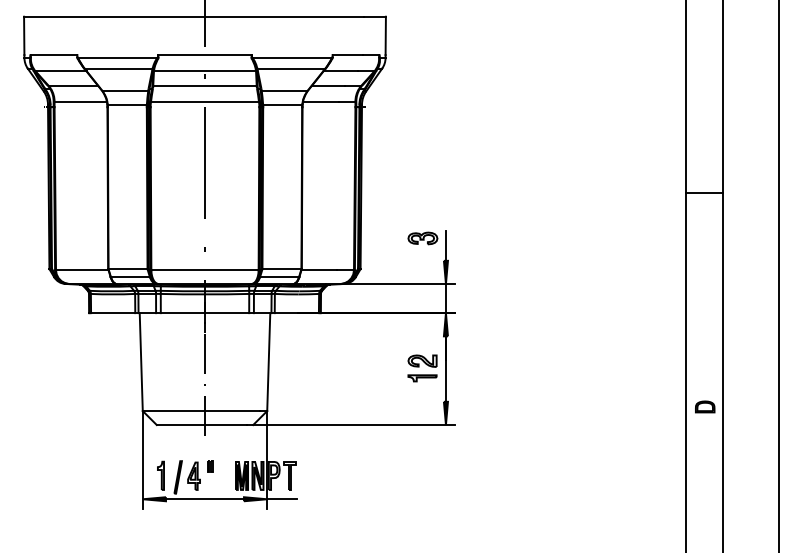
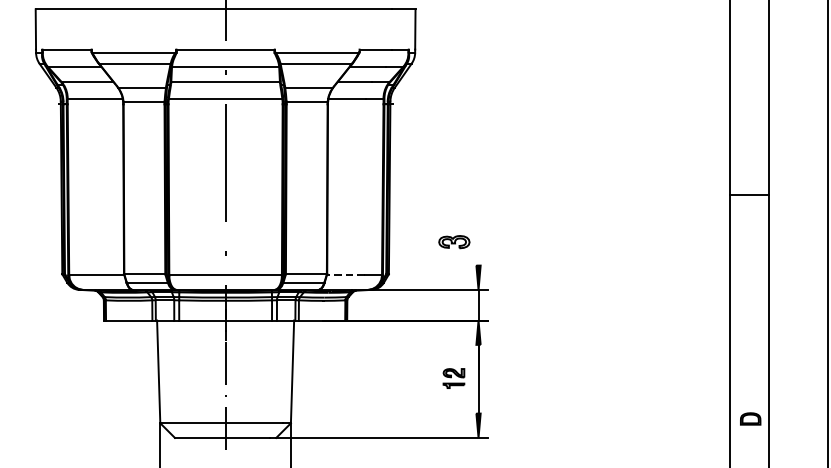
line: (445, 245) -> (478, 249), removed
line: (319, 270) -> (345, 275), solid -> dashed
part: (422, 368) -> (453, 378), size x0.7

